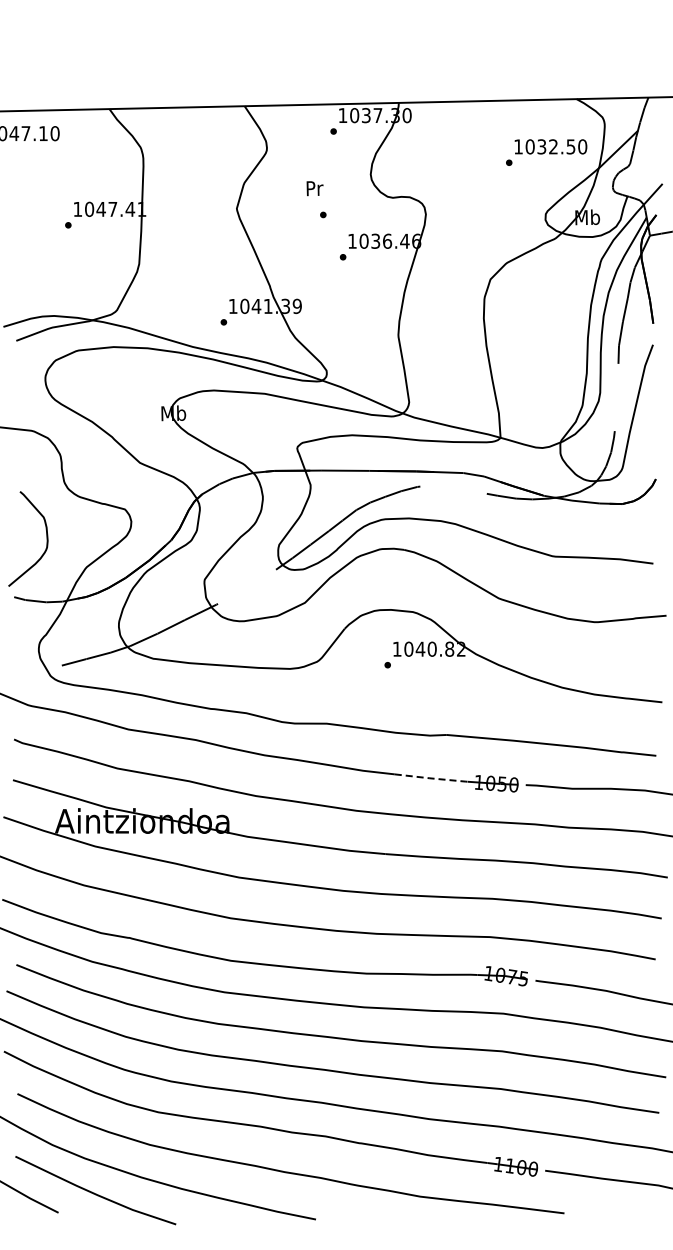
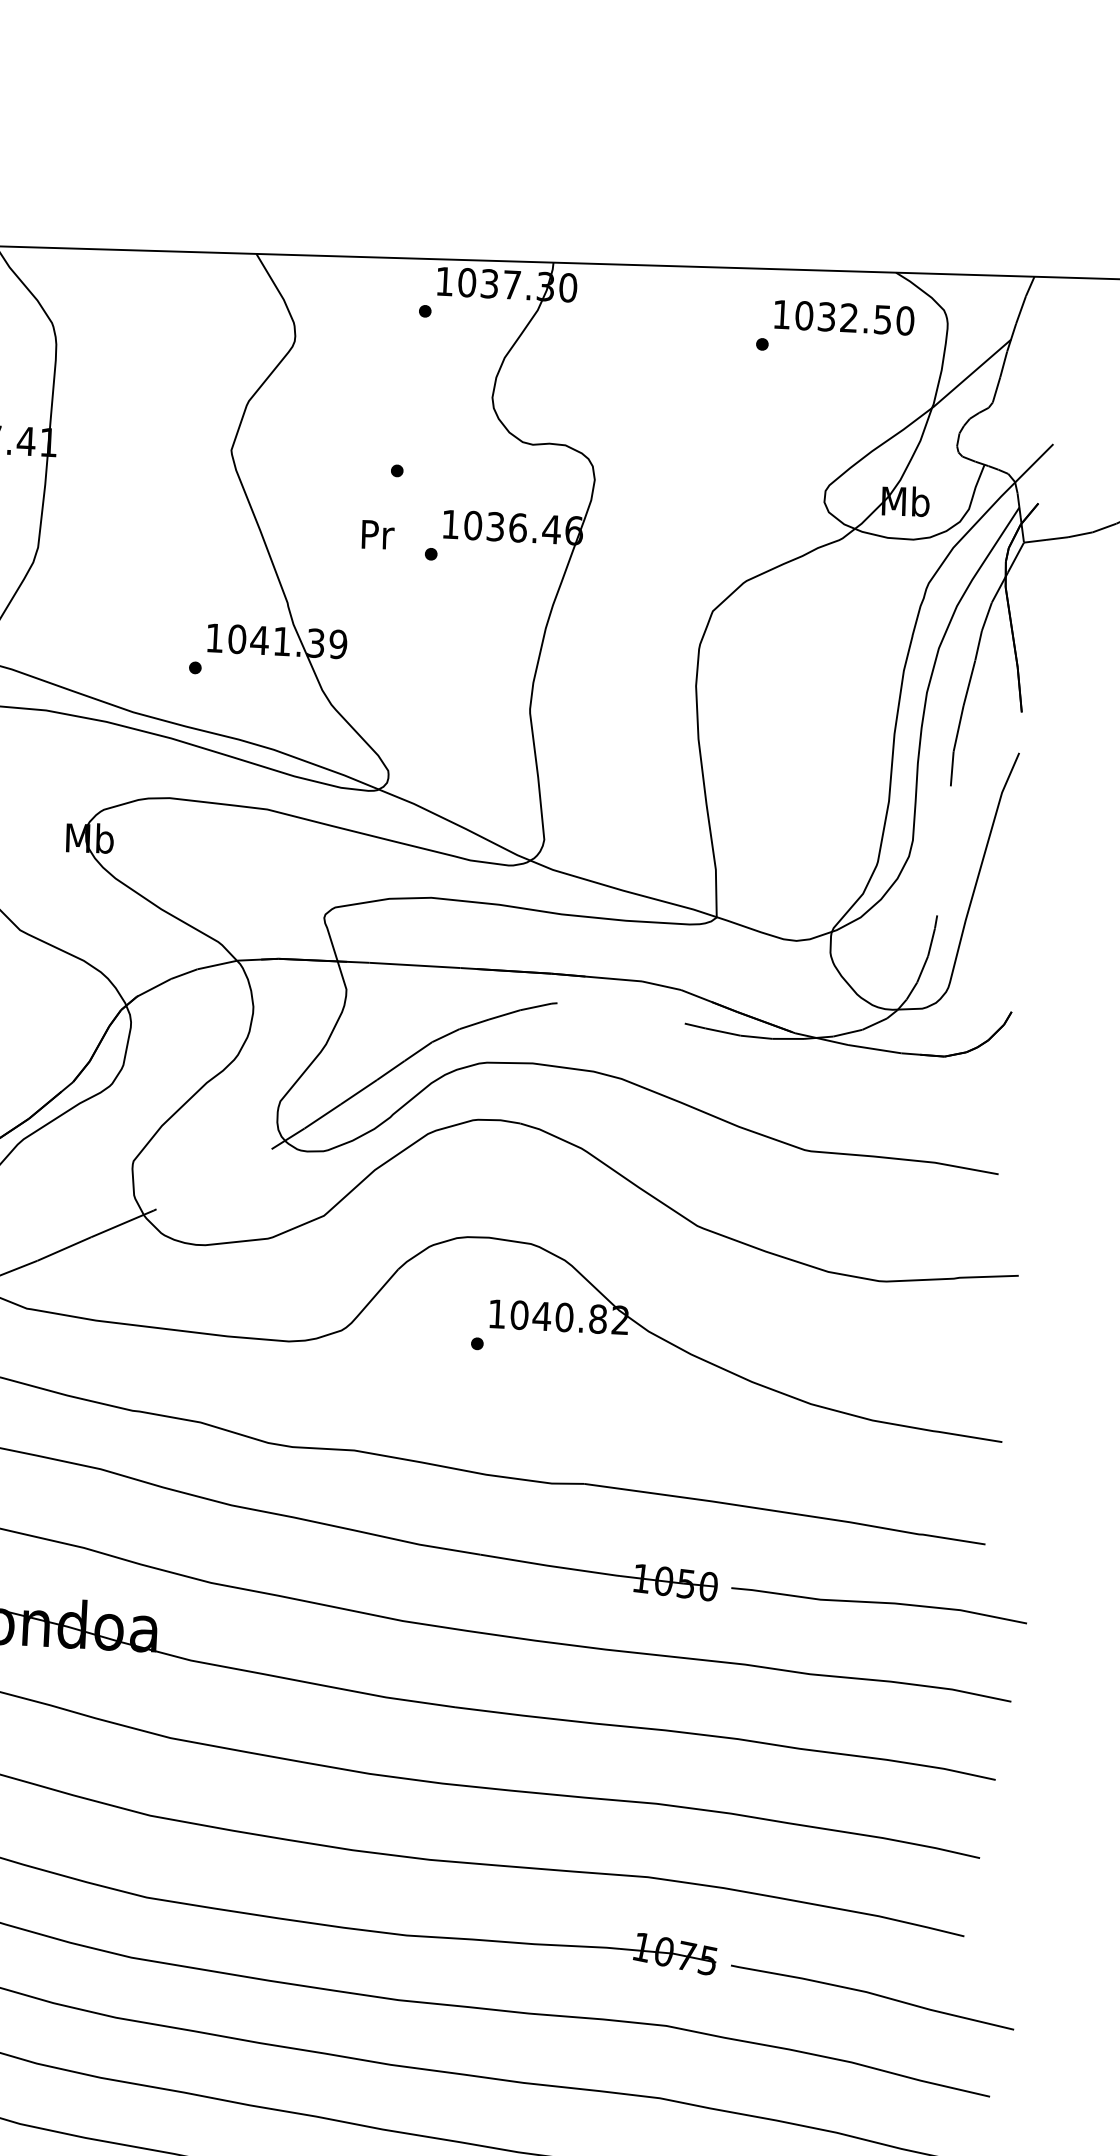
text: (546, 152) -> (835, 328), moved
text: (314, 188) -> (376, 534), moved
line: (431, 778) -> (550, 1566), dashed -> solid

